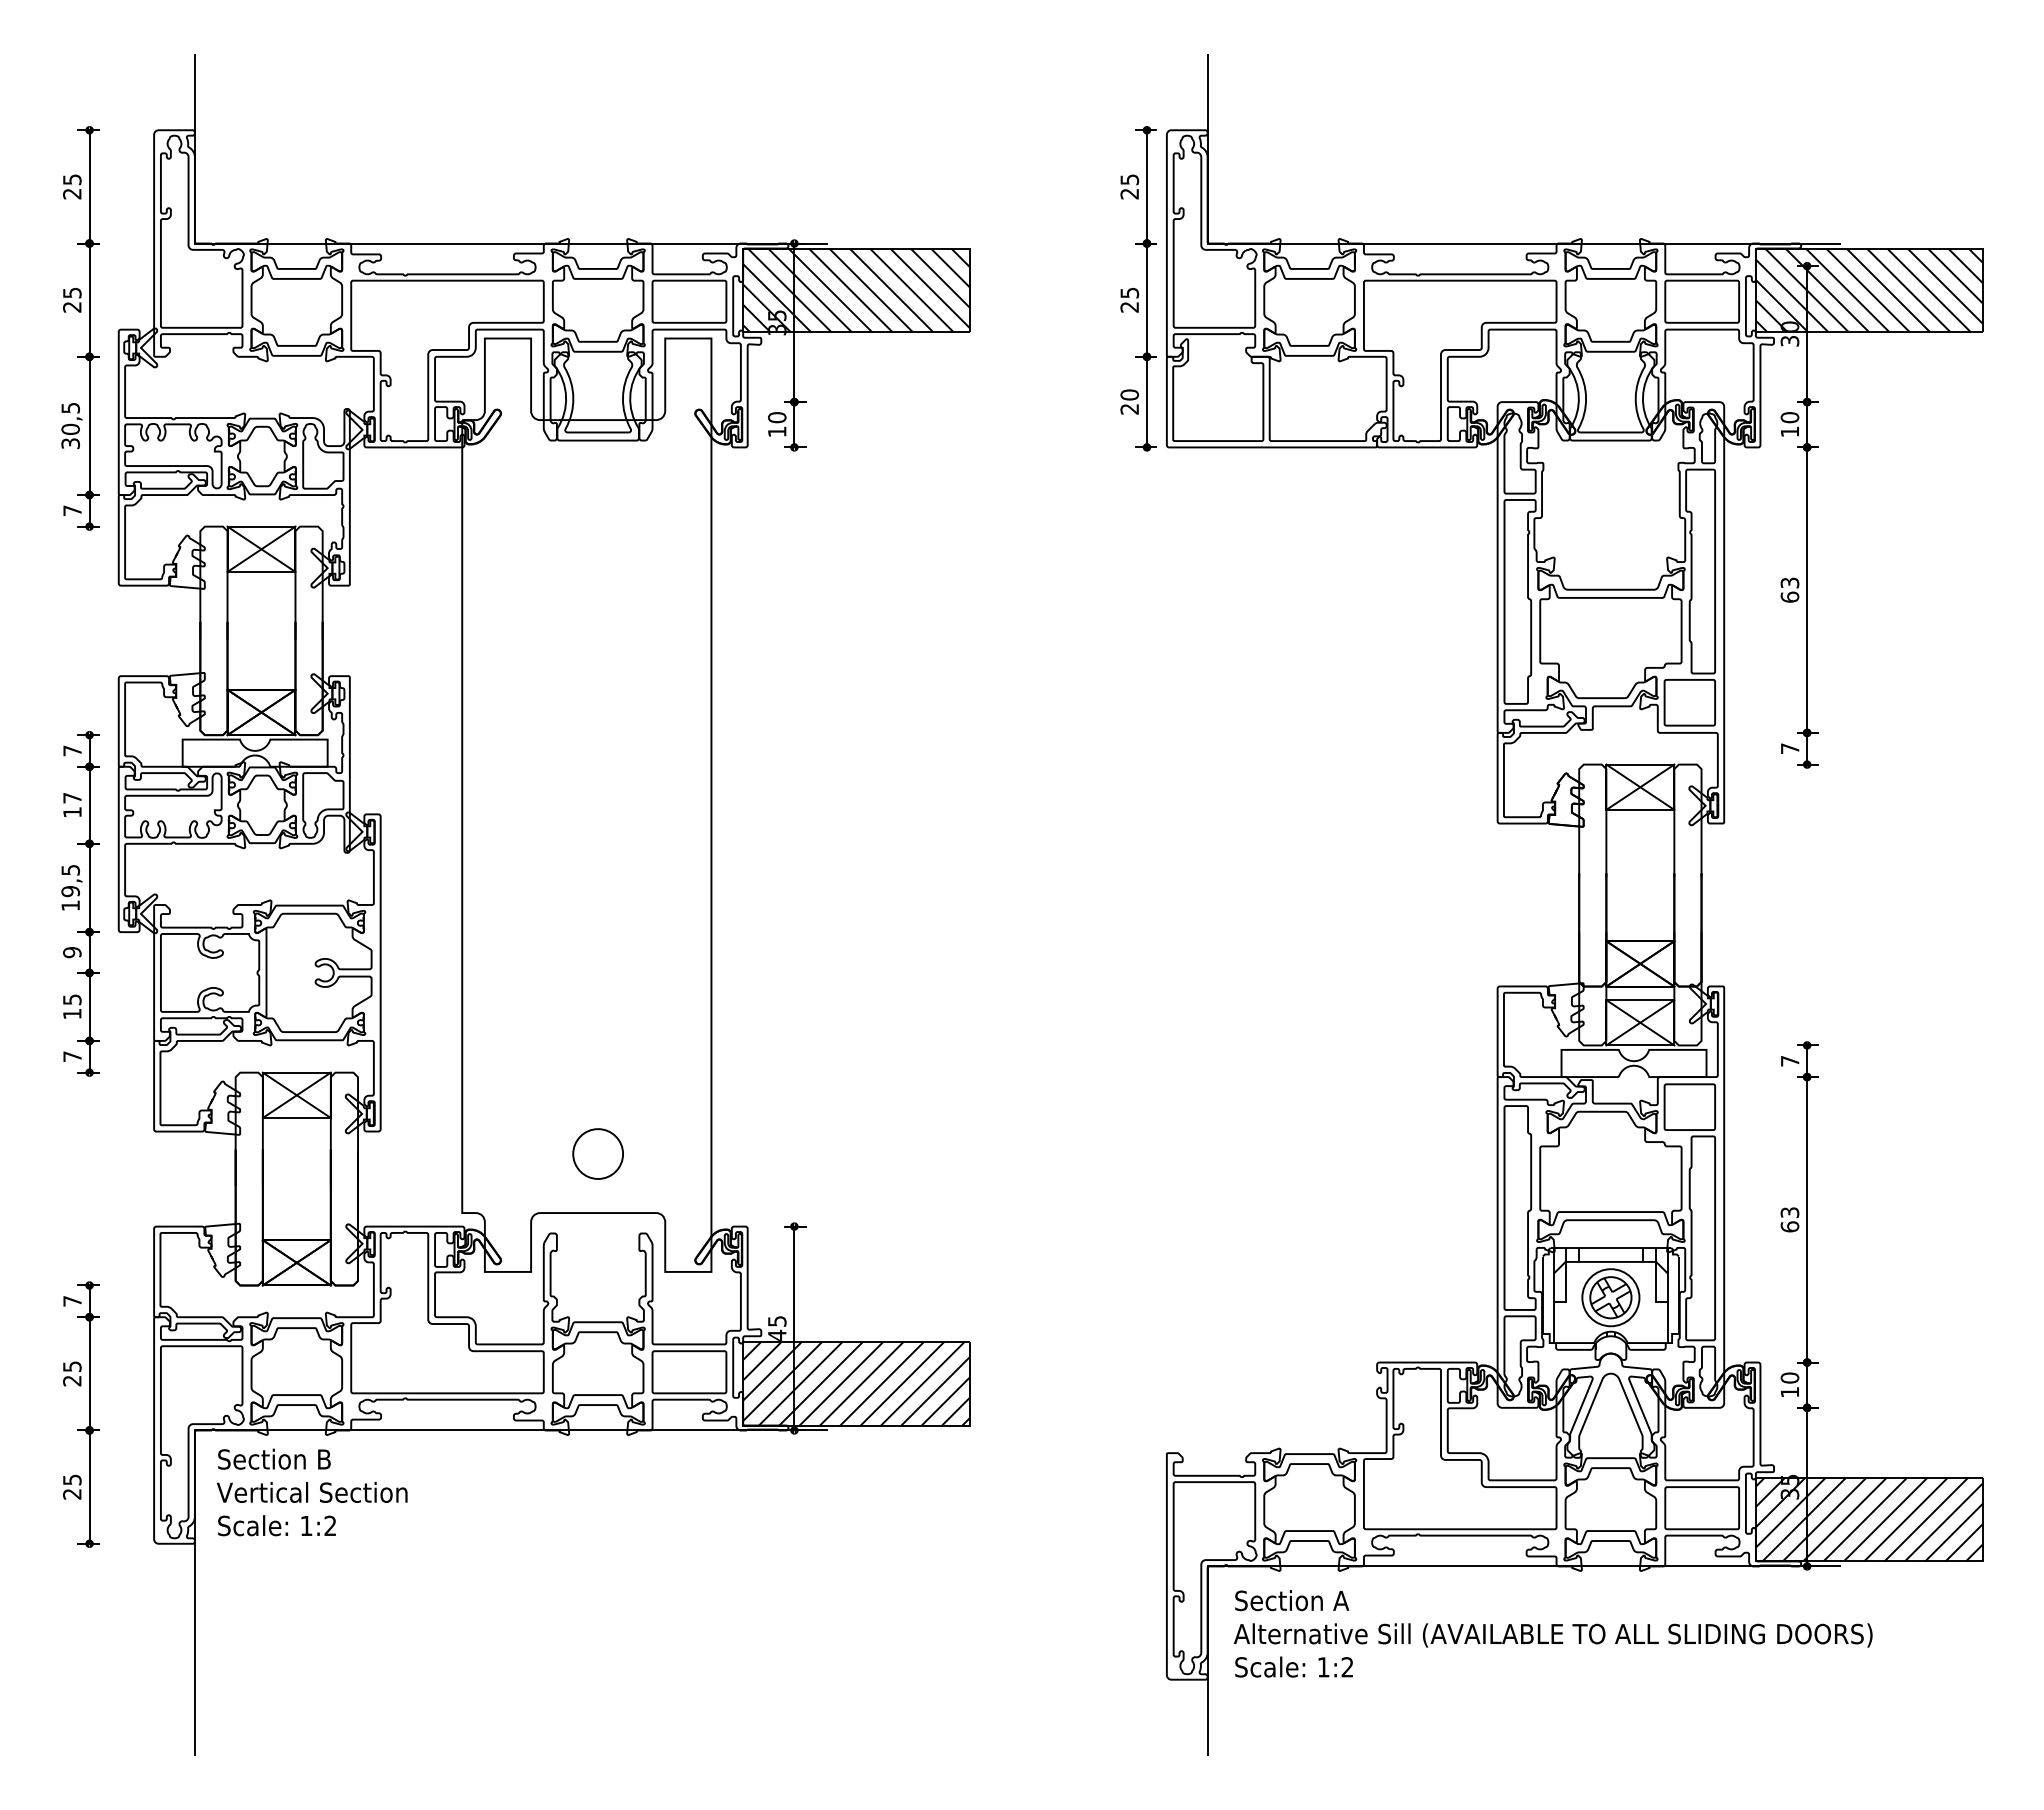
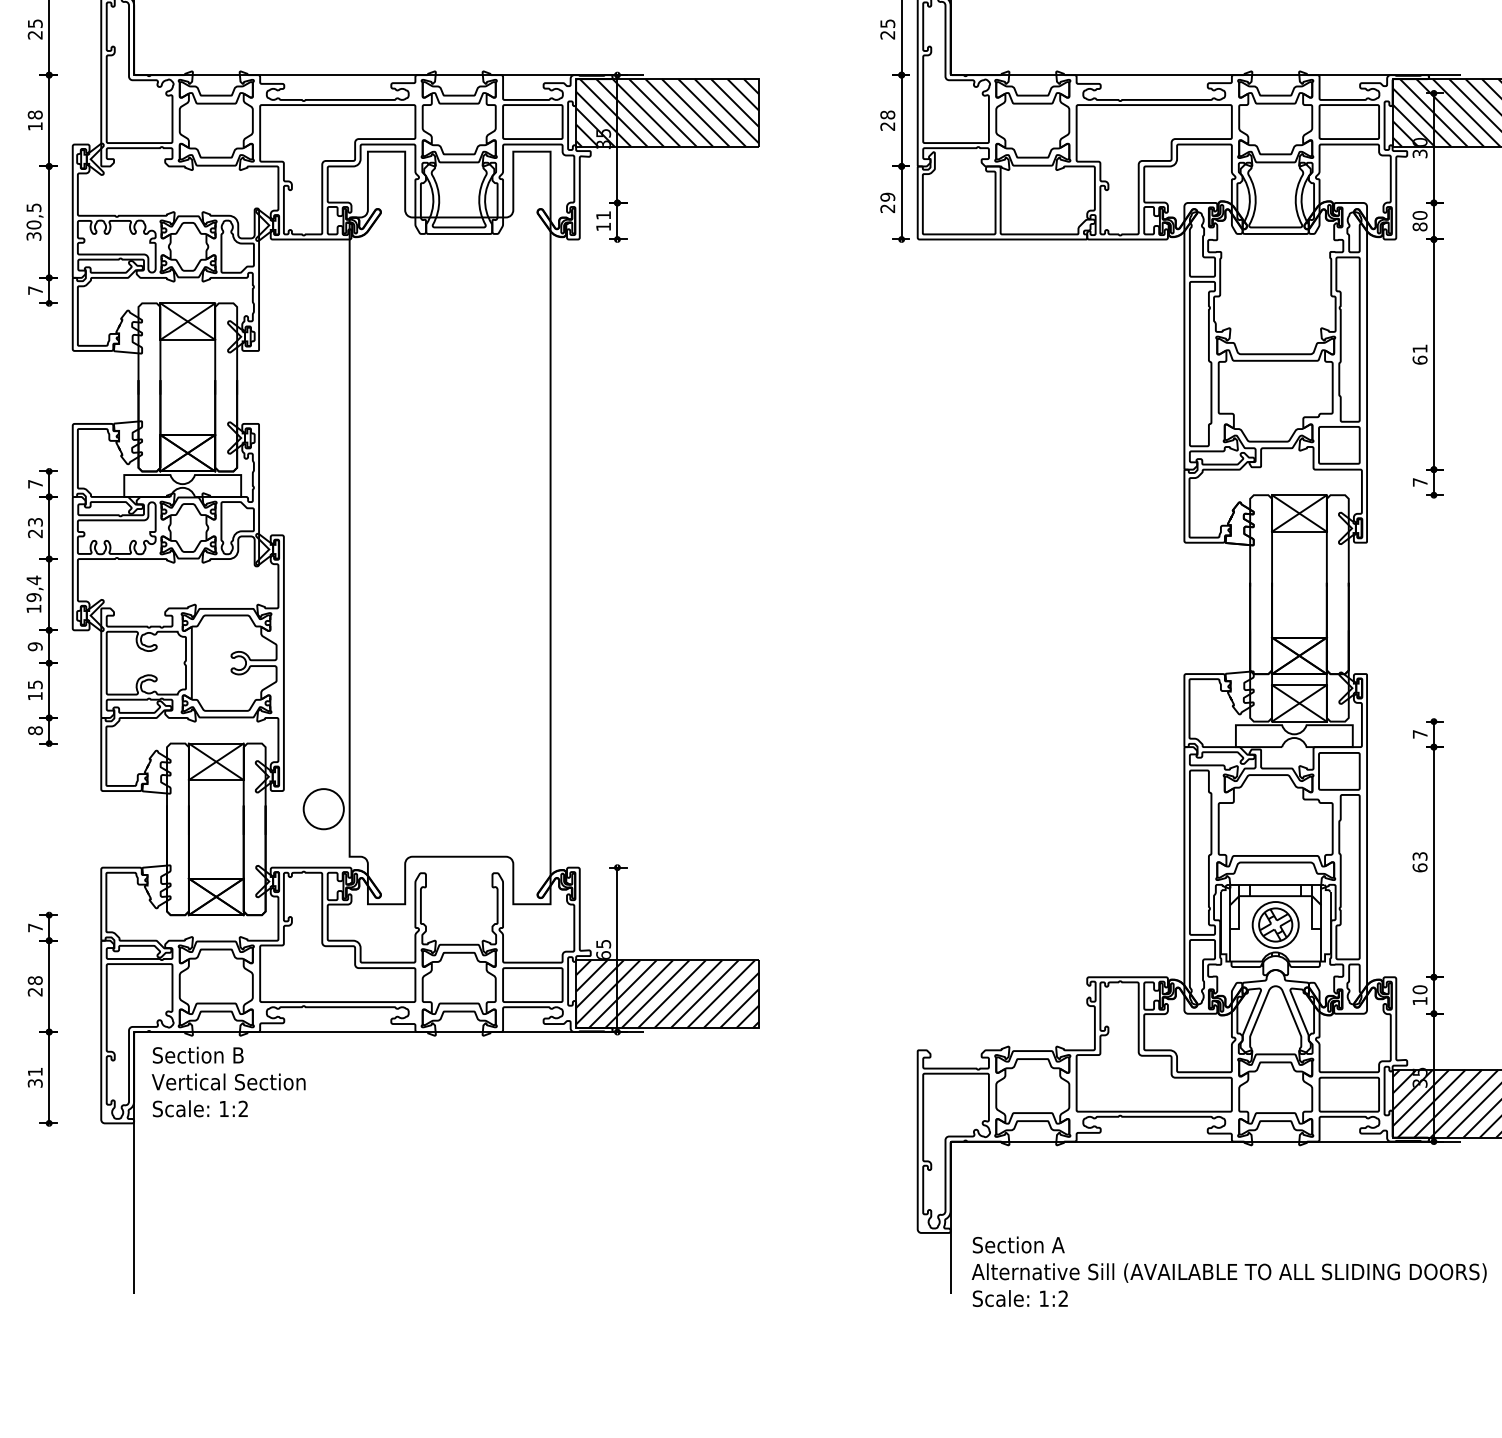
text: (1129, 292) -> (887, 114), 25 -> 28
text: (72, 299) -> (35, 120), 25 -> 18
text: (1129, 394) -> (887, 196), 20 -> 29
text: (776, 417) -> (603, 215), 10 -> 11
text: (1789, 431) -> (1419, 226), 10 -> 80
text: (1789, 582) -> (1419, 348), 63 -> 61
text: (72, 804) -> (35, 527), 17 -> 23
text: (70, 870) -> (33, 580), 19,5 -> 19,4
text: (72, 1056) -> (35, 730), 7 -> 8
circle: (597, 1153) -> (323, 808), moved
text: (777, 1334) -> (603, 954), 45 -> 65
text: (72, 1366) -> (35, 980), 25 -> 28
text: (72, 1486) -> (35, 1077), 25 -> 31
text: (1553, 1633) -> (1229, 1271), moved

